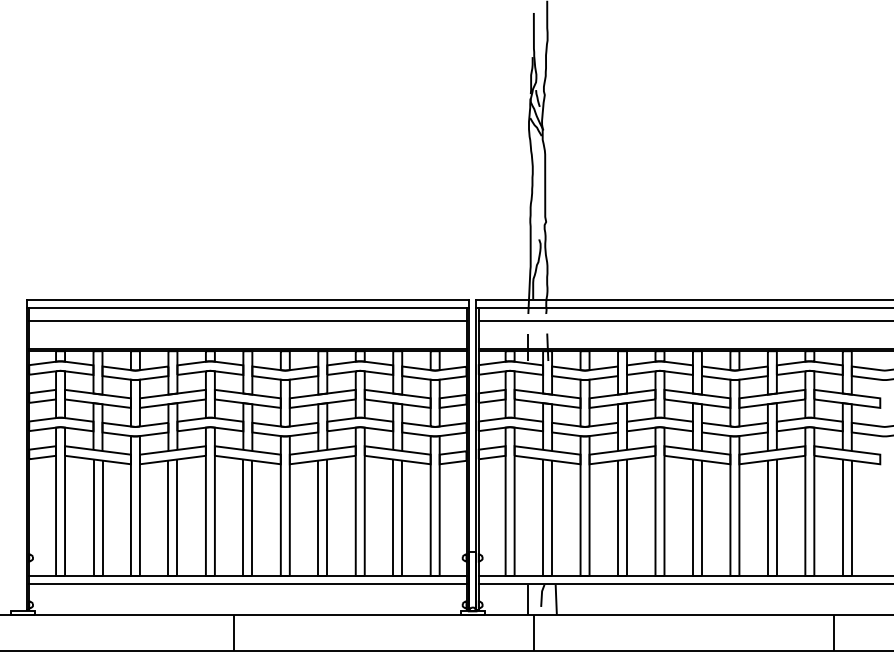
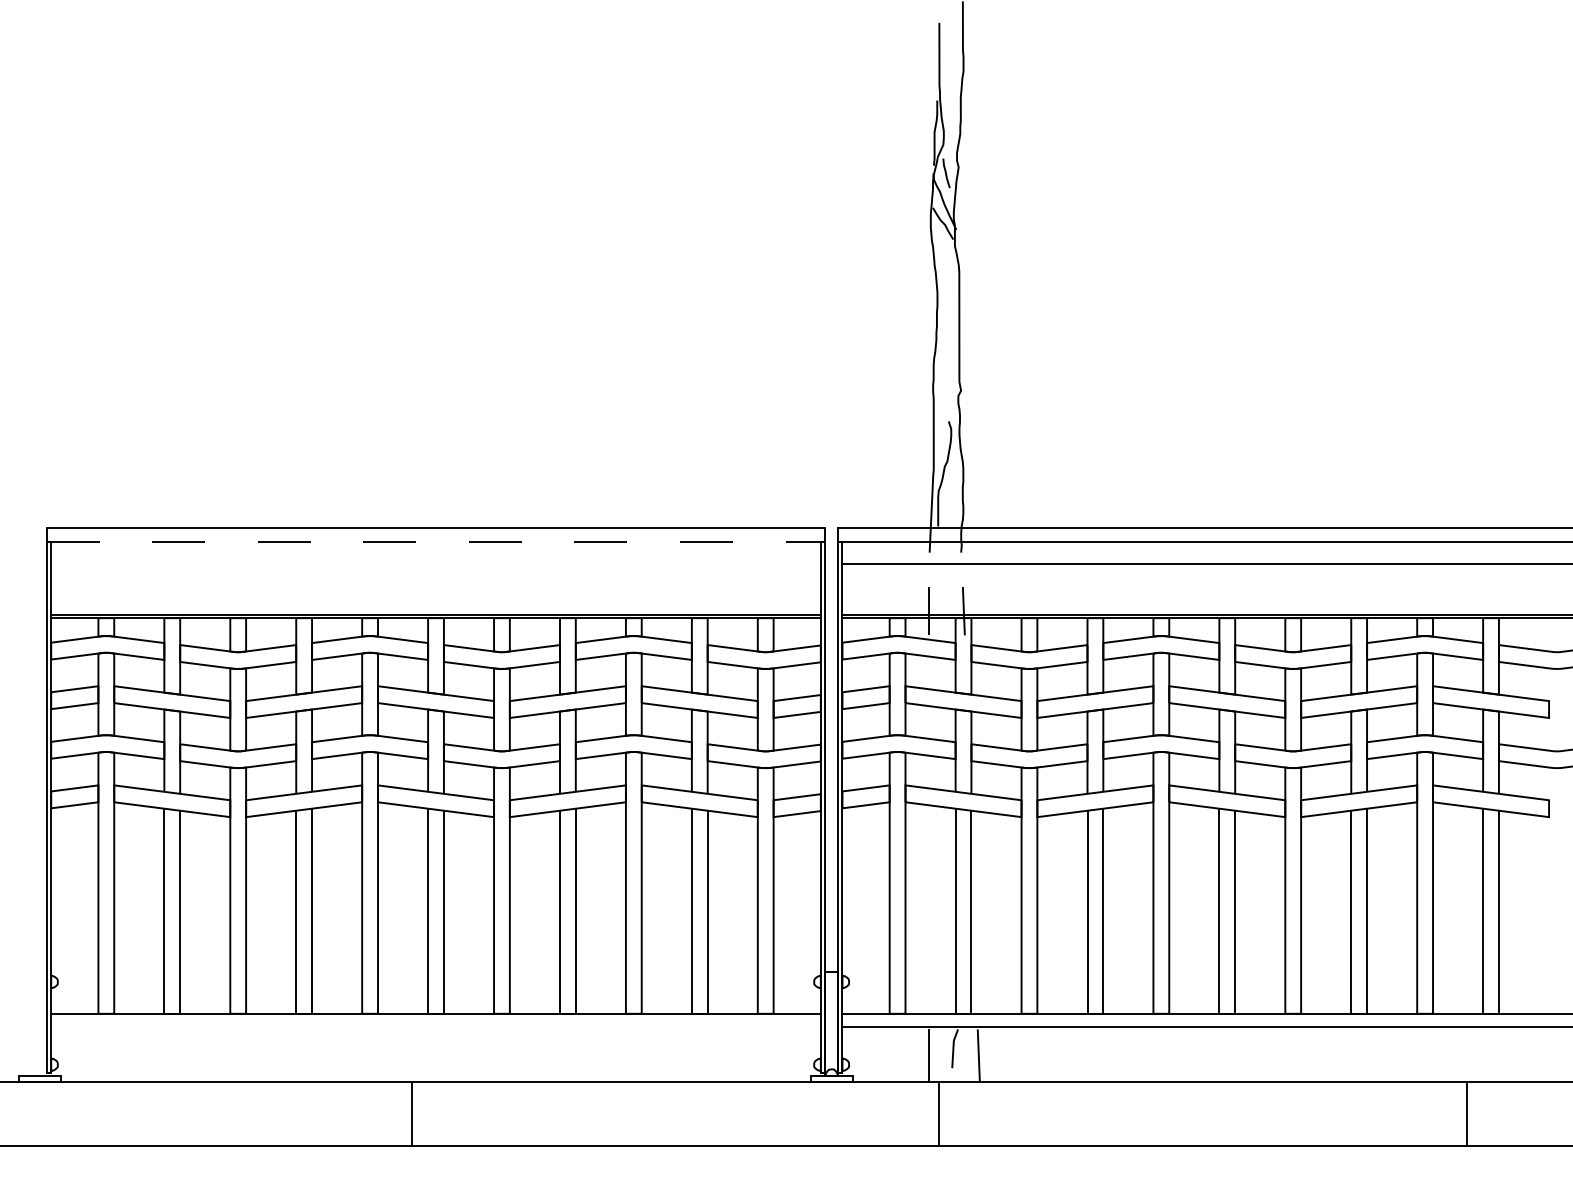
line: (248, 307) -> (437, 541), solid -> dashed
line: (247, 320) -> (435, 564), removed
line: (247, 583) -> (435, 1026), removed

